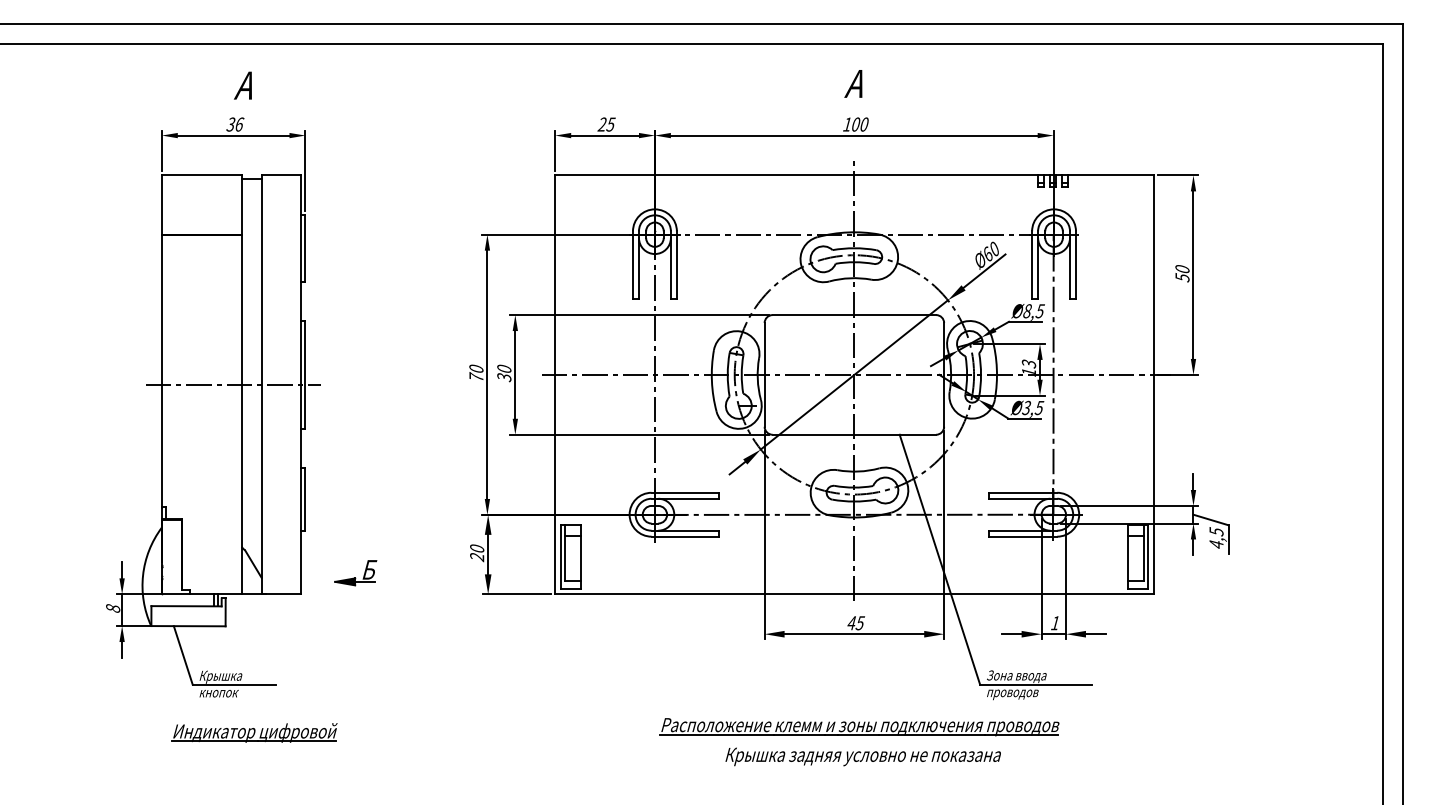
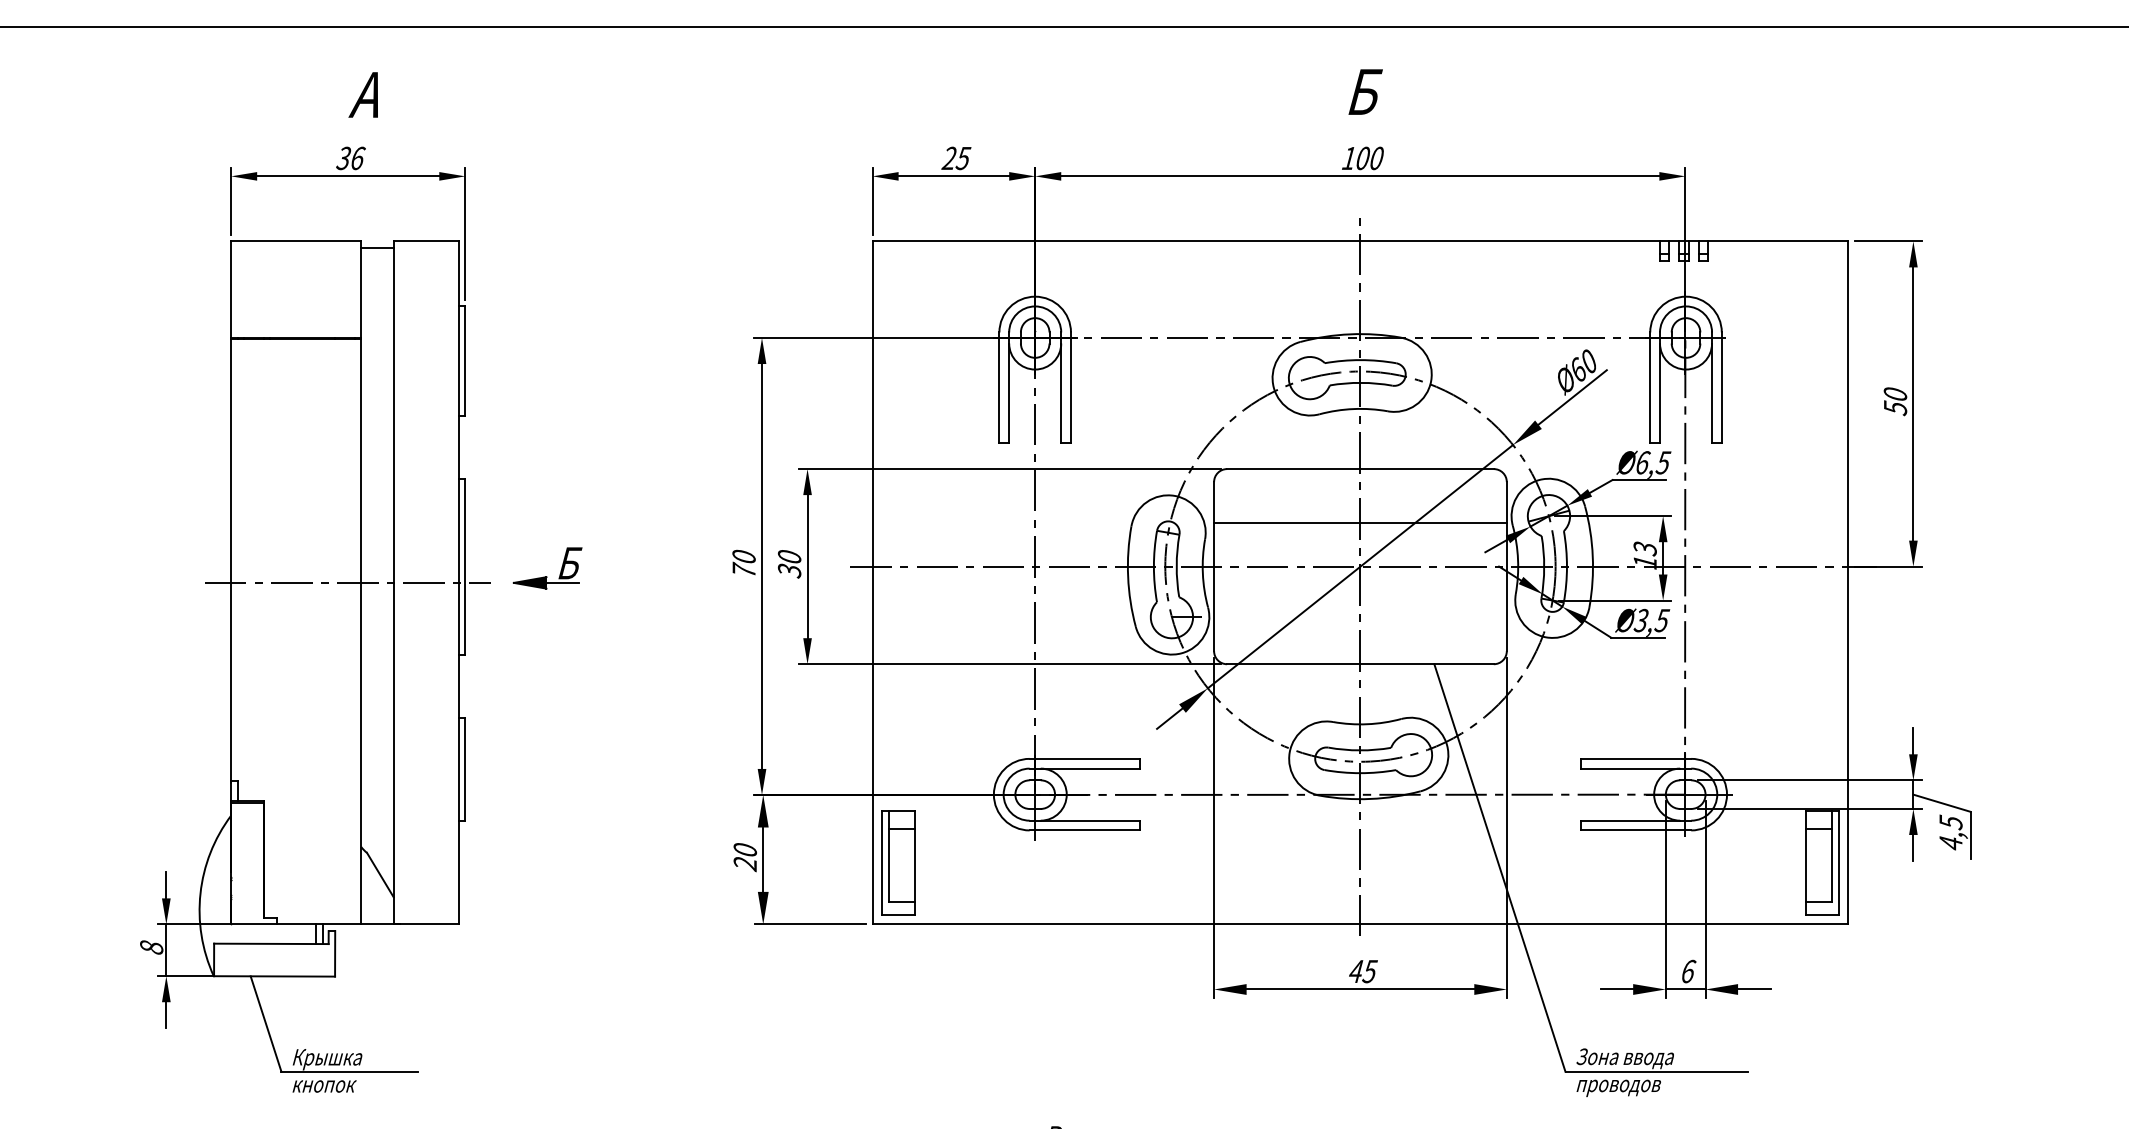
text: (856, 83) -> (1363, 91), А -> Б
text: (1027, 311) -> (1642, 463), Ø8,5 -> Ø6,5
line: (854, 348) -> (1360, 523), added
part: (355, 573) -> (546, 569), moved
text: (1055, 623) -> (1688, 972), 1 -> 6

